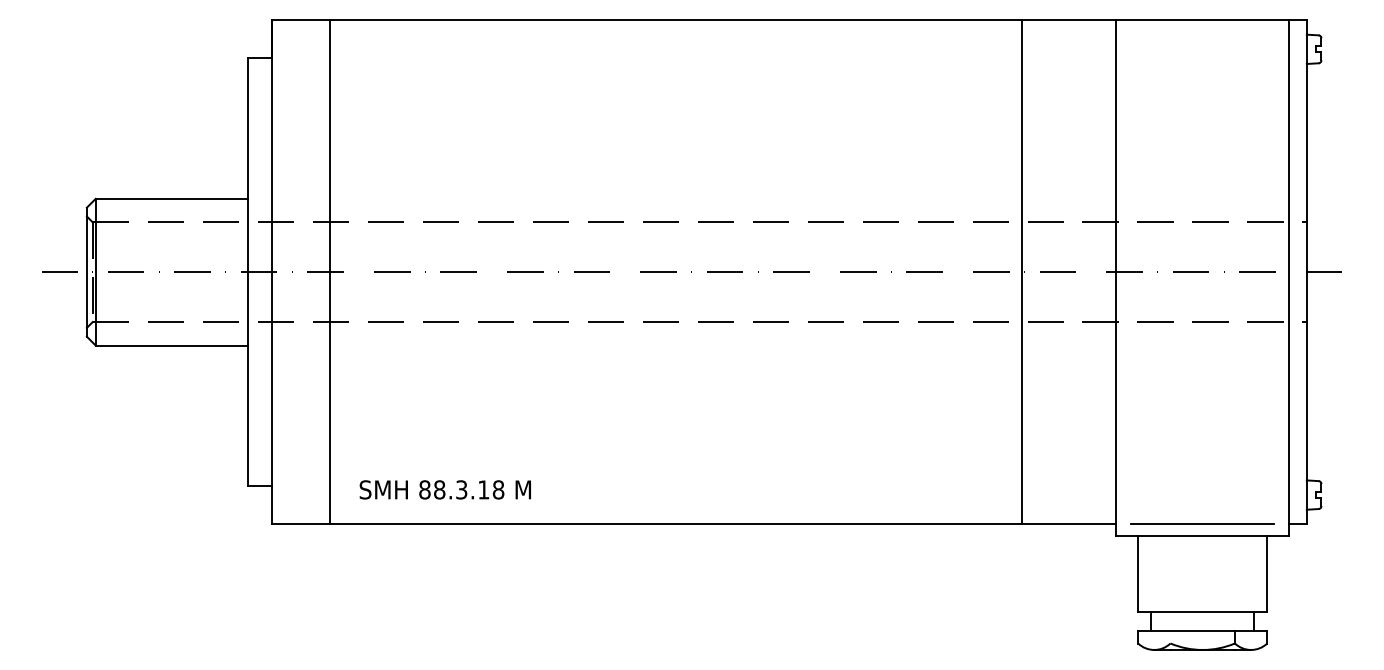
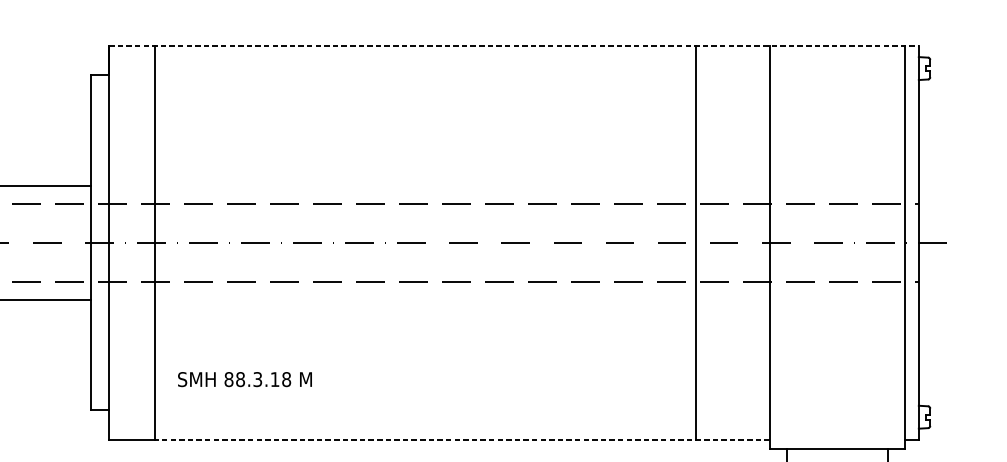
line: (789, 20) -> (514, 46), solid -> dashed
text: (444, 489) -> (244, 379), moved
line: (723, 524) -> (462, 440), solid -> dashed
line: (1202, 524) -> (837, 440), removed

